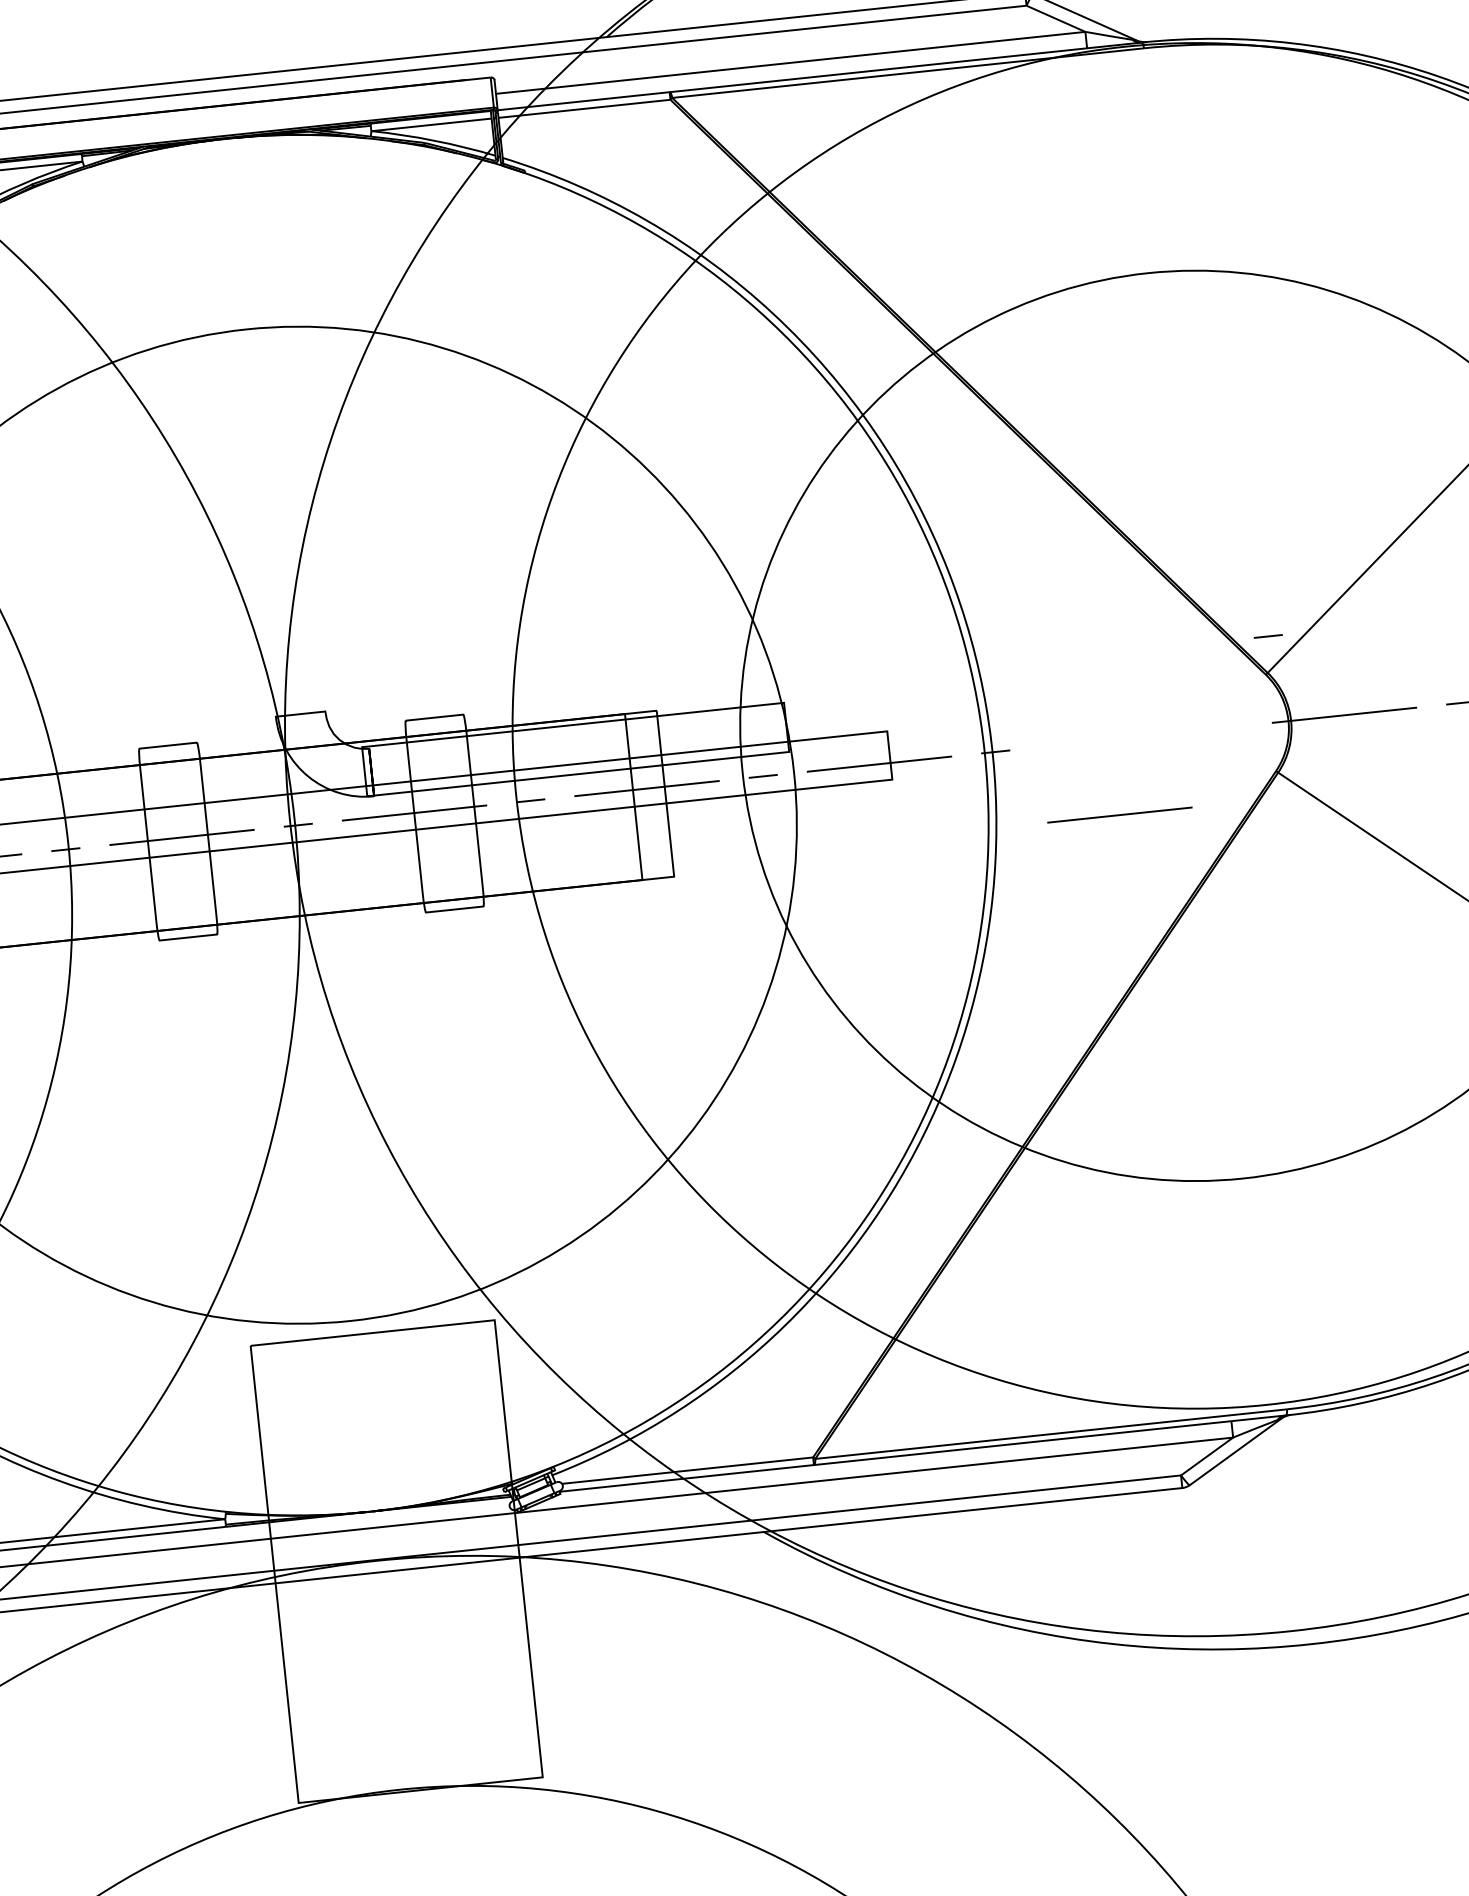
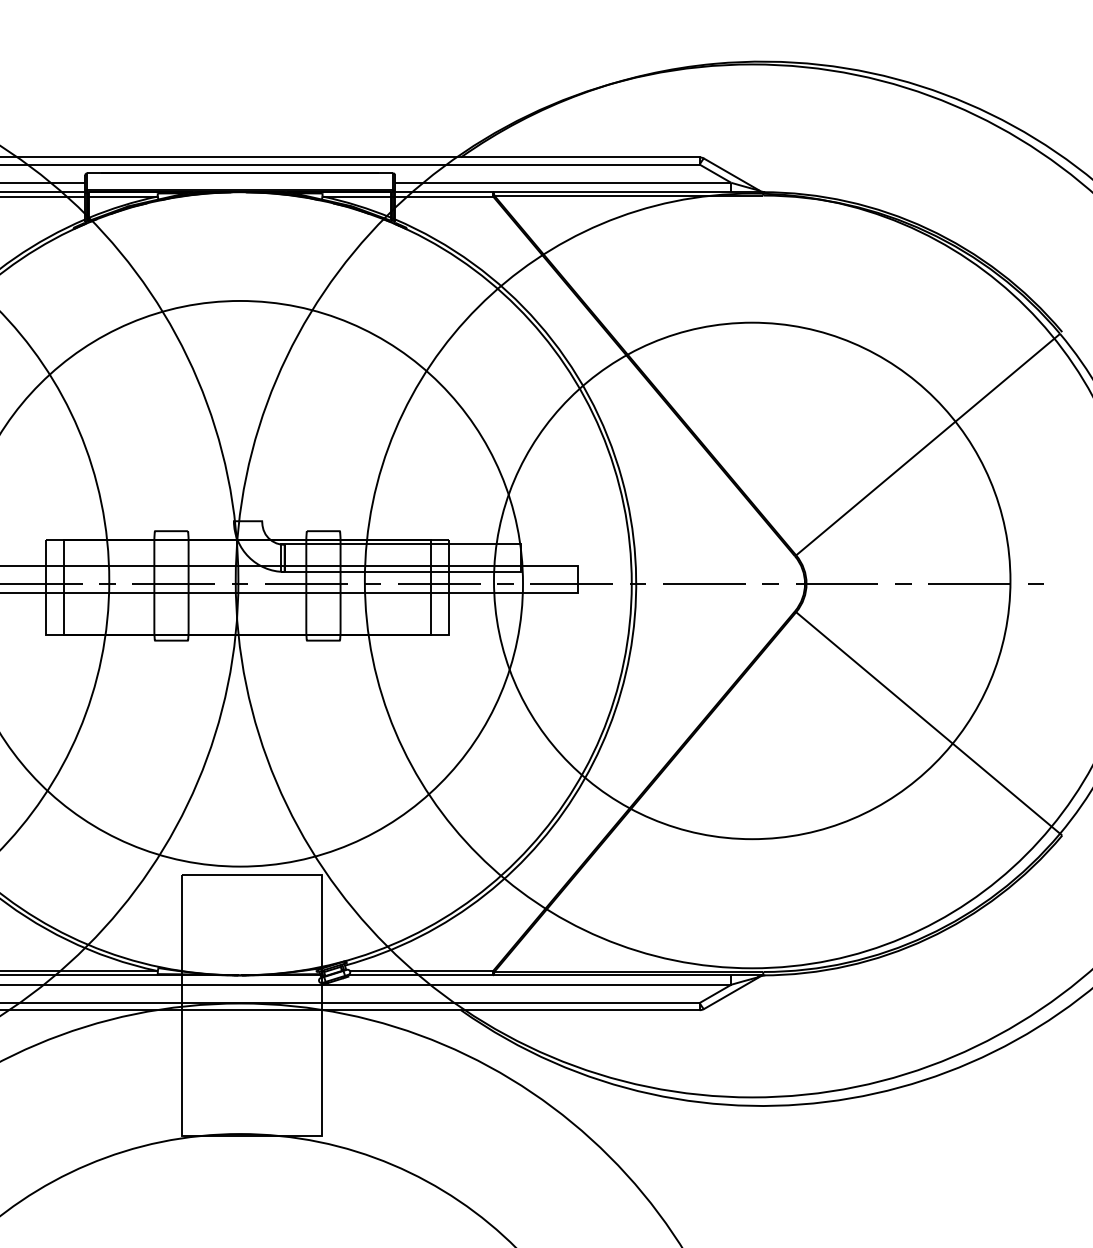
line: (1267, 635) -> (770, 583), moved
line: (1120, 814) -> (704, 583), moved

